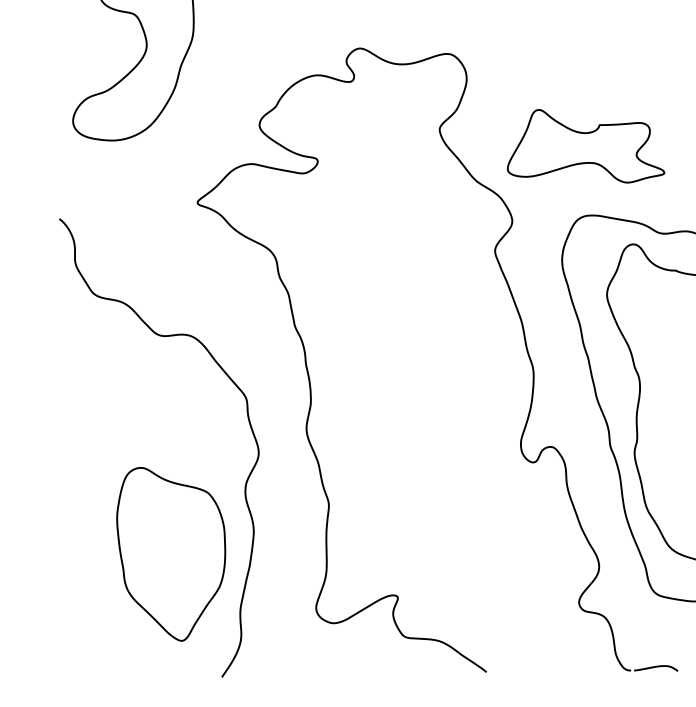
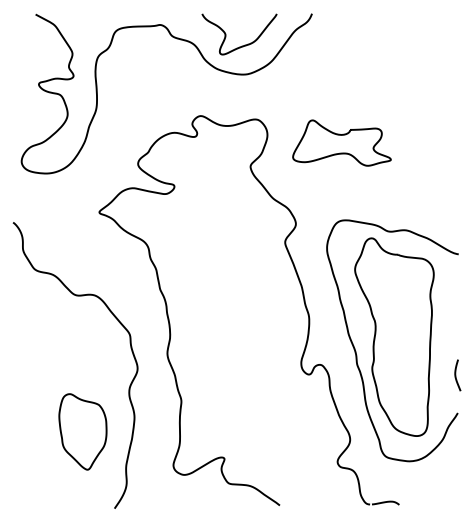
part: (585, 145) -> (341, 142), moved
part: (170, 553) -> (82, 431), size x0.7

